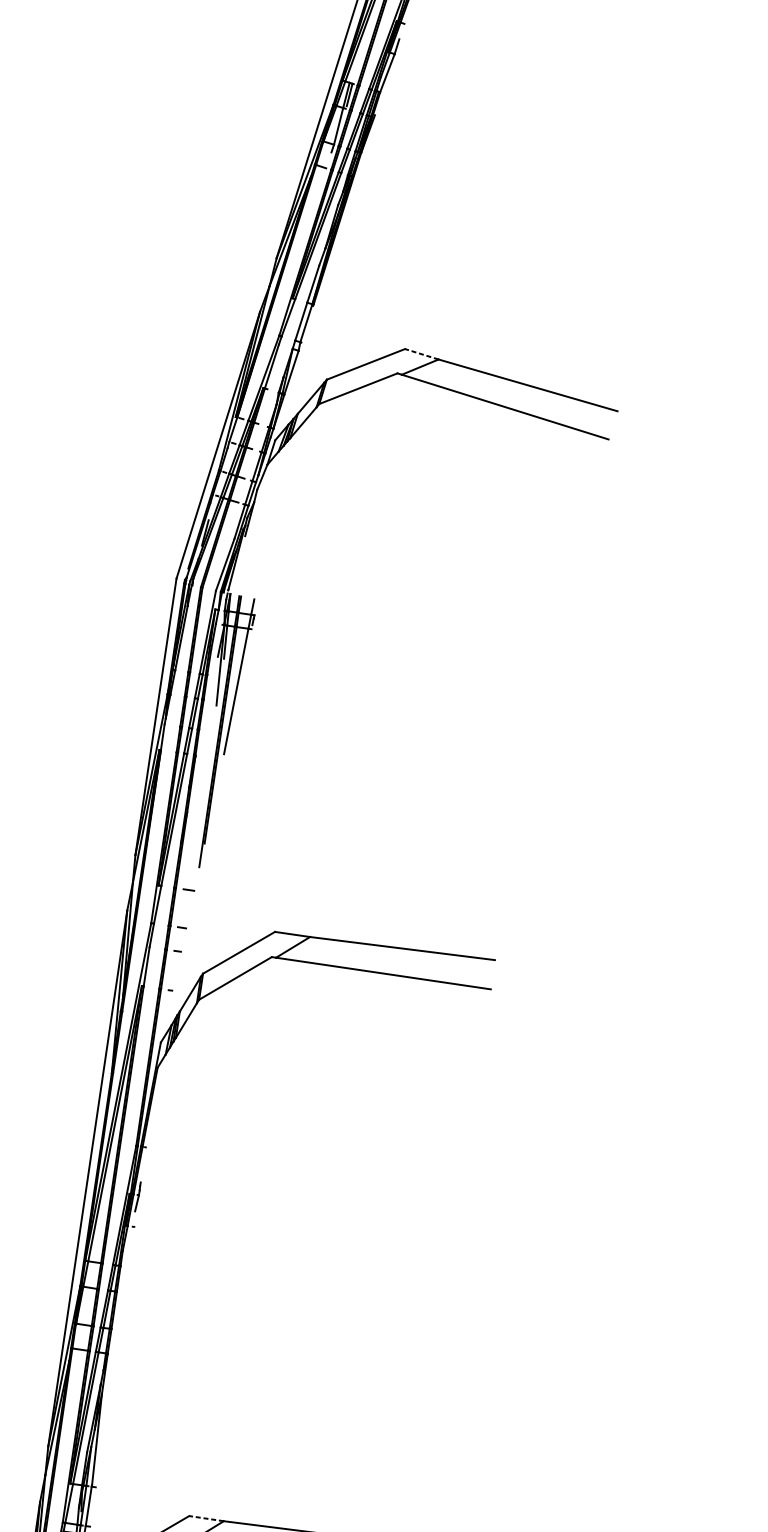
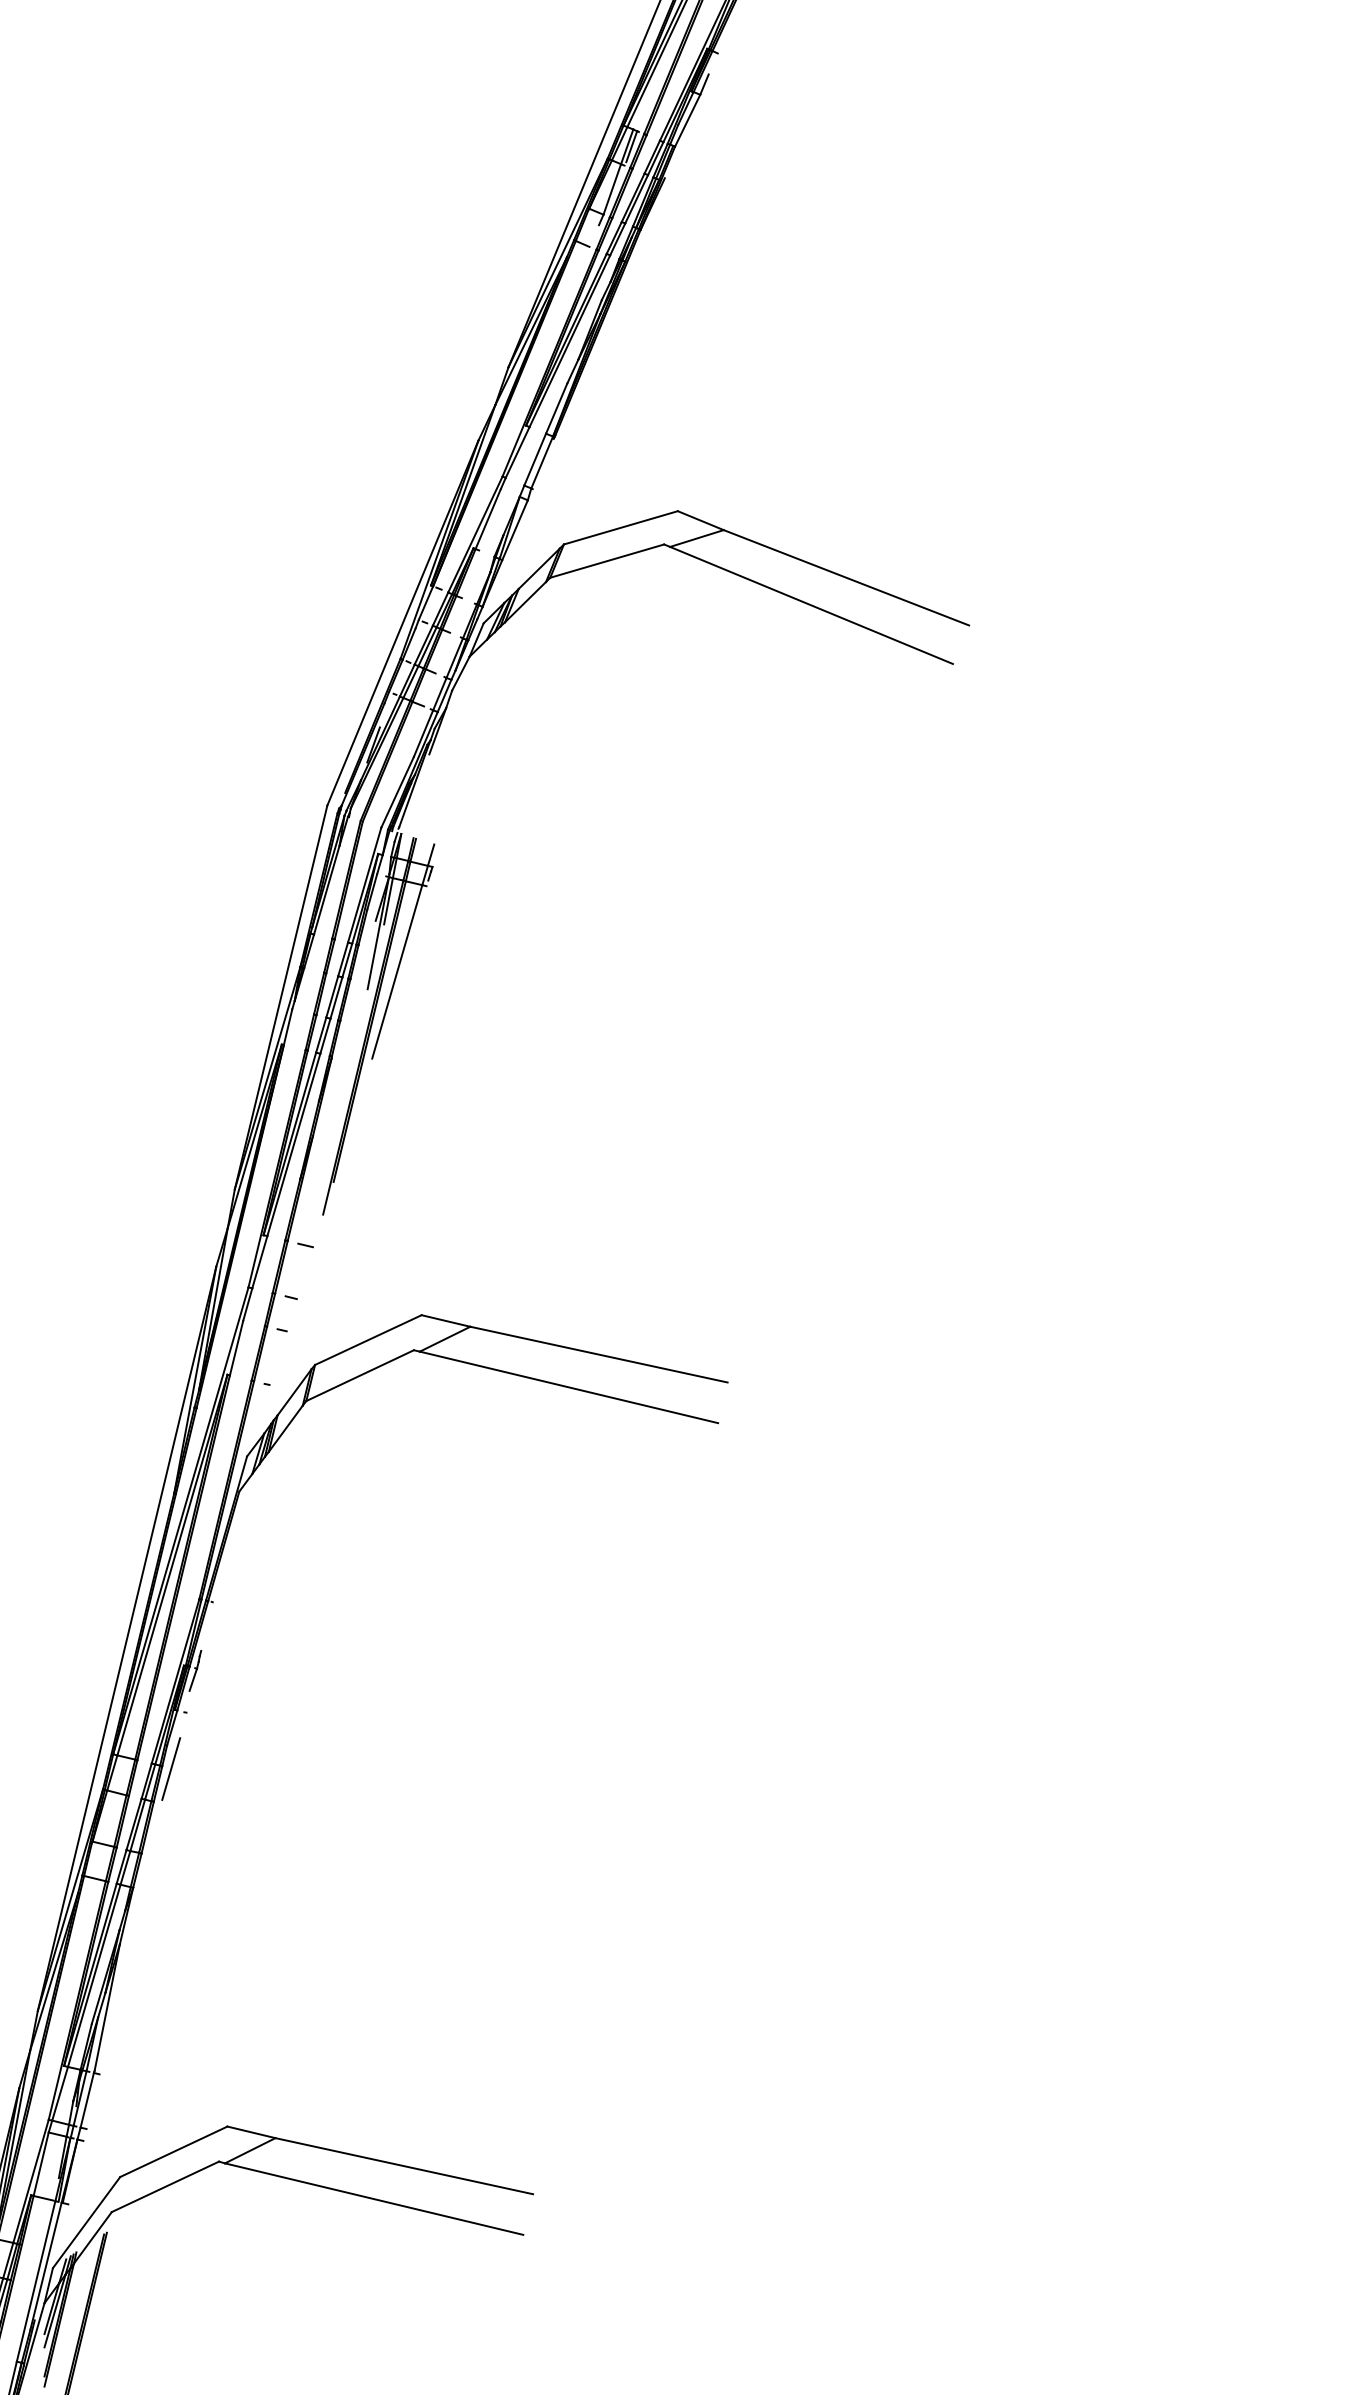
line: (421, 354) -> (700, 520), dashed -> solid
line: (127, 1267) -> (171, 1768), added
line: (206, 1518) -> (251, 2132), dashed -> solid

